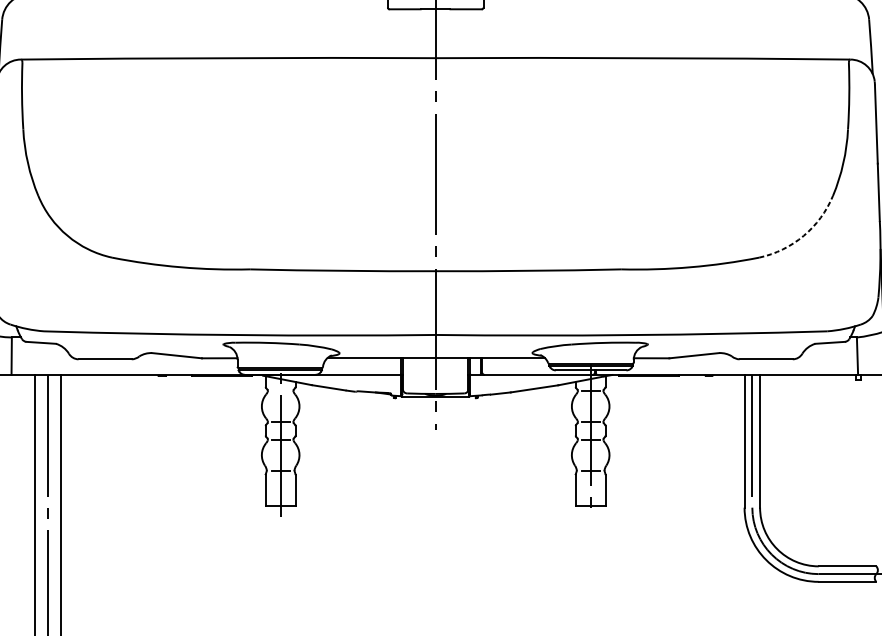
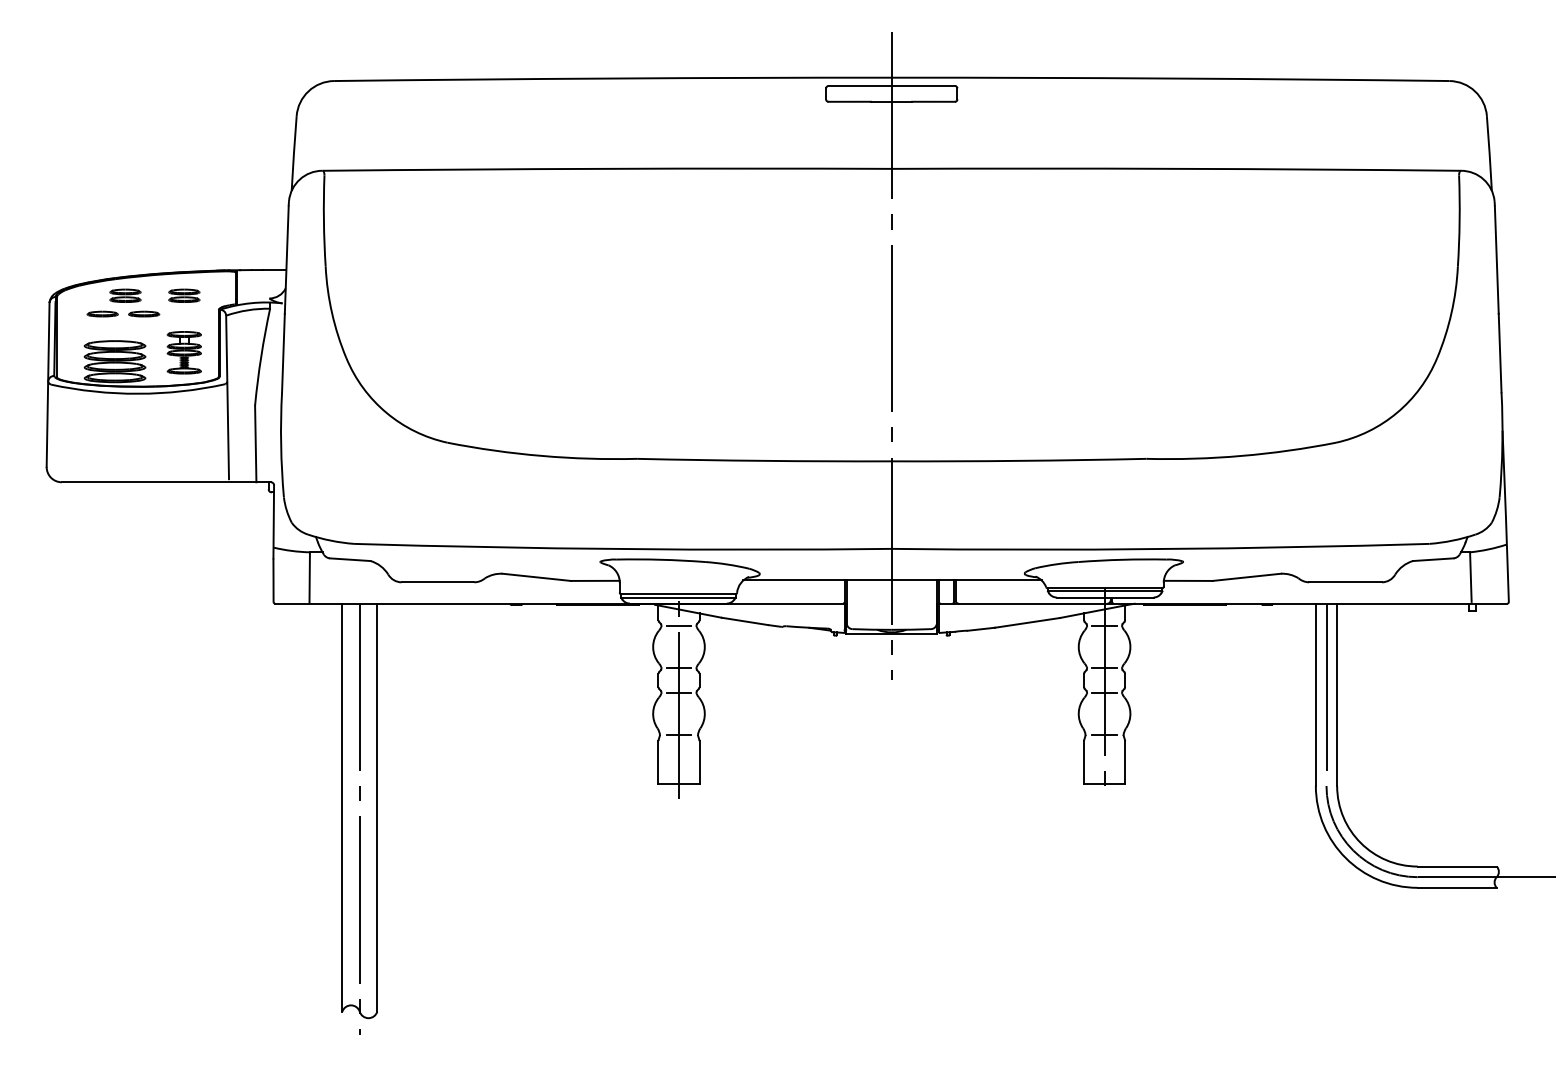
arc: (804, 235) -> (1397, 412), dashed -> solid
line: (280, 390) -> (678, 625), added

